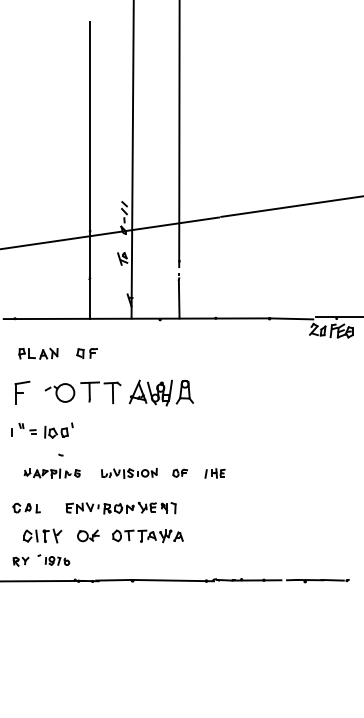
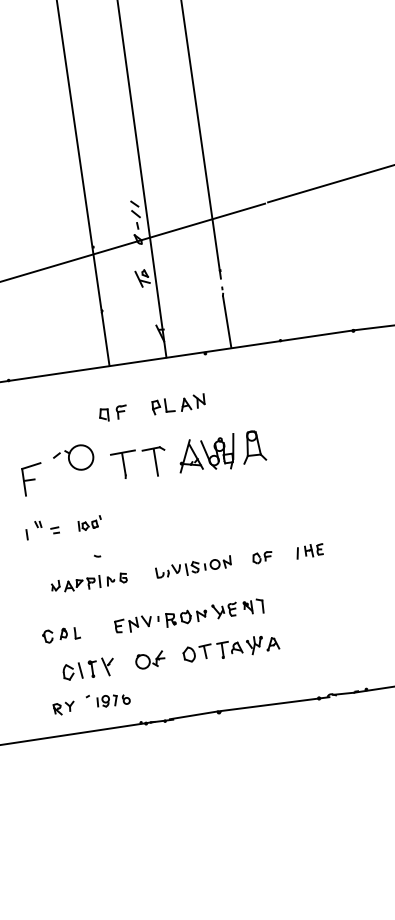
part: (38, 353) -> (178, 404), moved
part: (59, 392) -> (73, 458), moved
part: (58, 430) -> (89, 523), size x0.6

